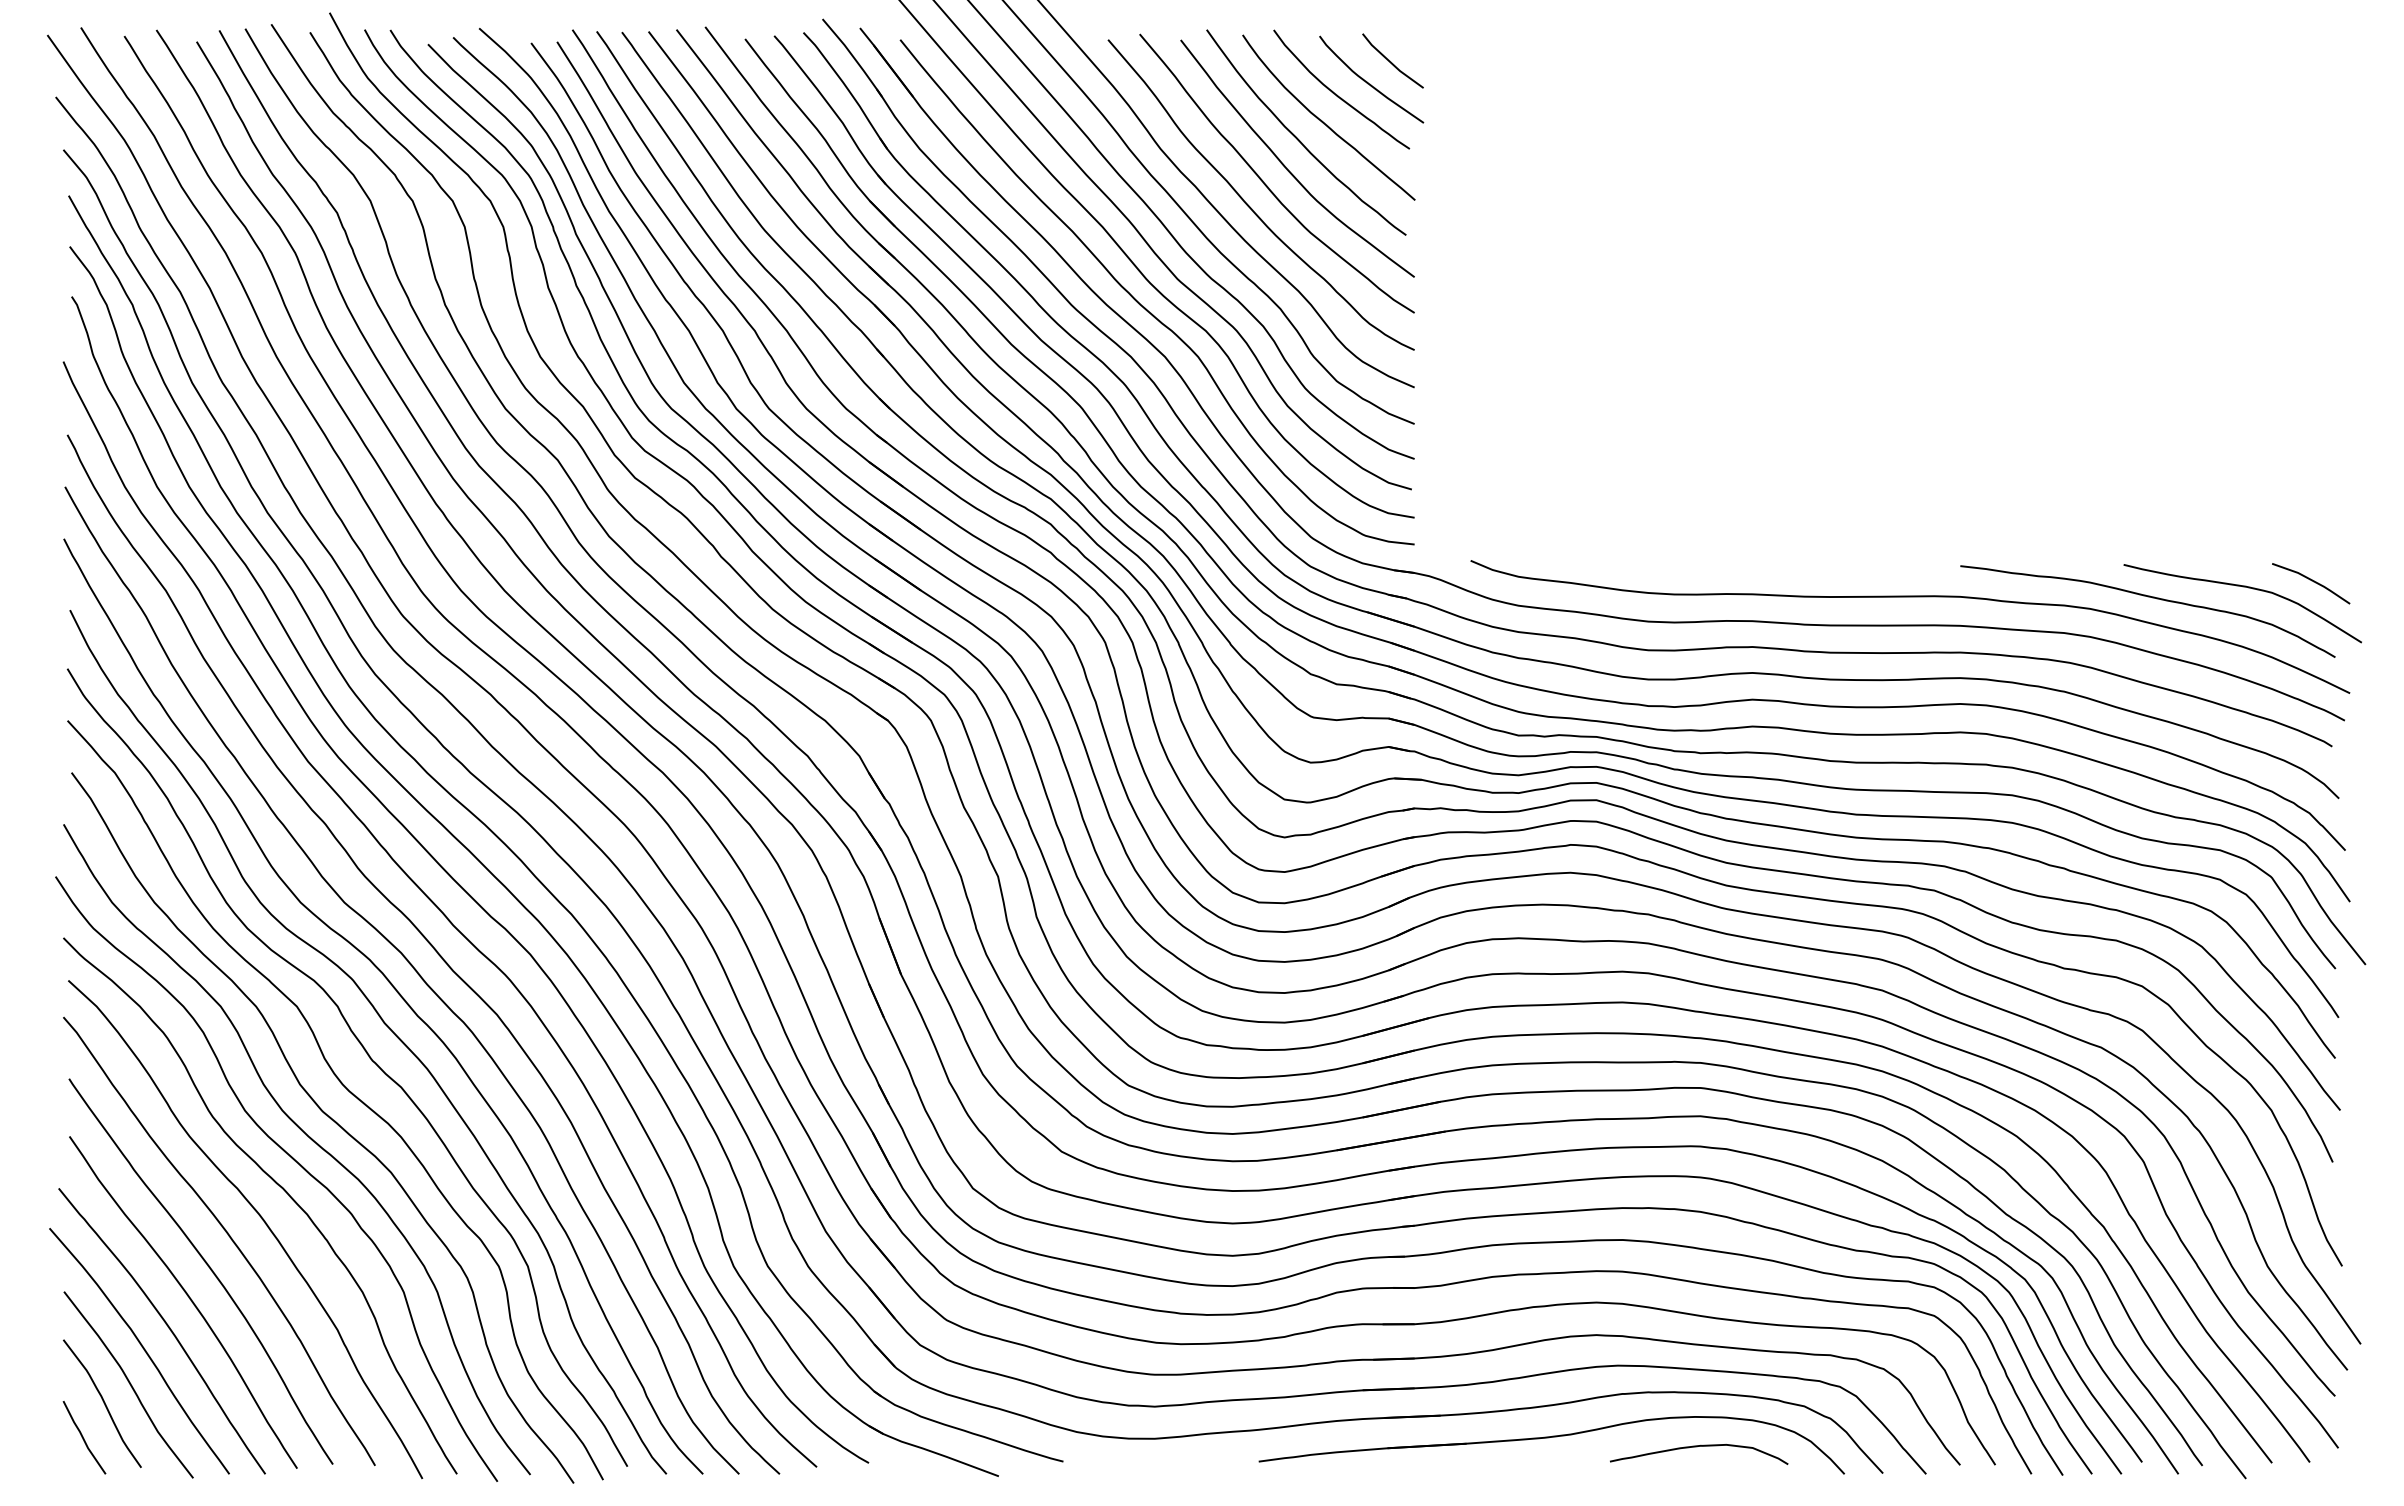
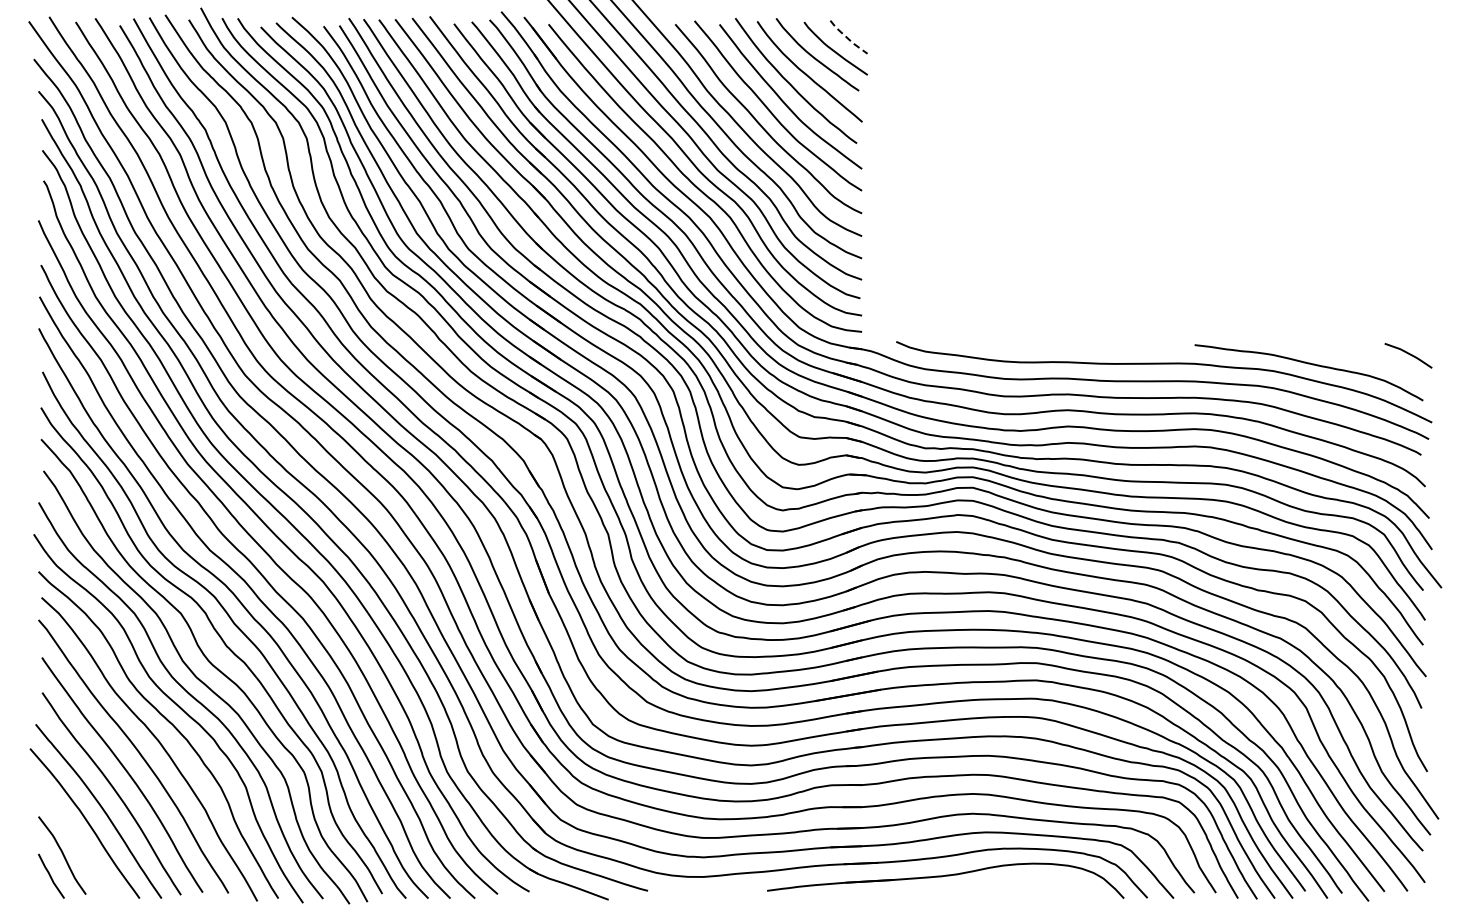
line: (1392, 63) -> (848, 38), solid -> dashed
curve: (2242, 588) -> (1366, 358), removed
curve: (128, 1385) -> (78, 844), removed
curve: (1699, 1447) -> (1035, 882), removed

